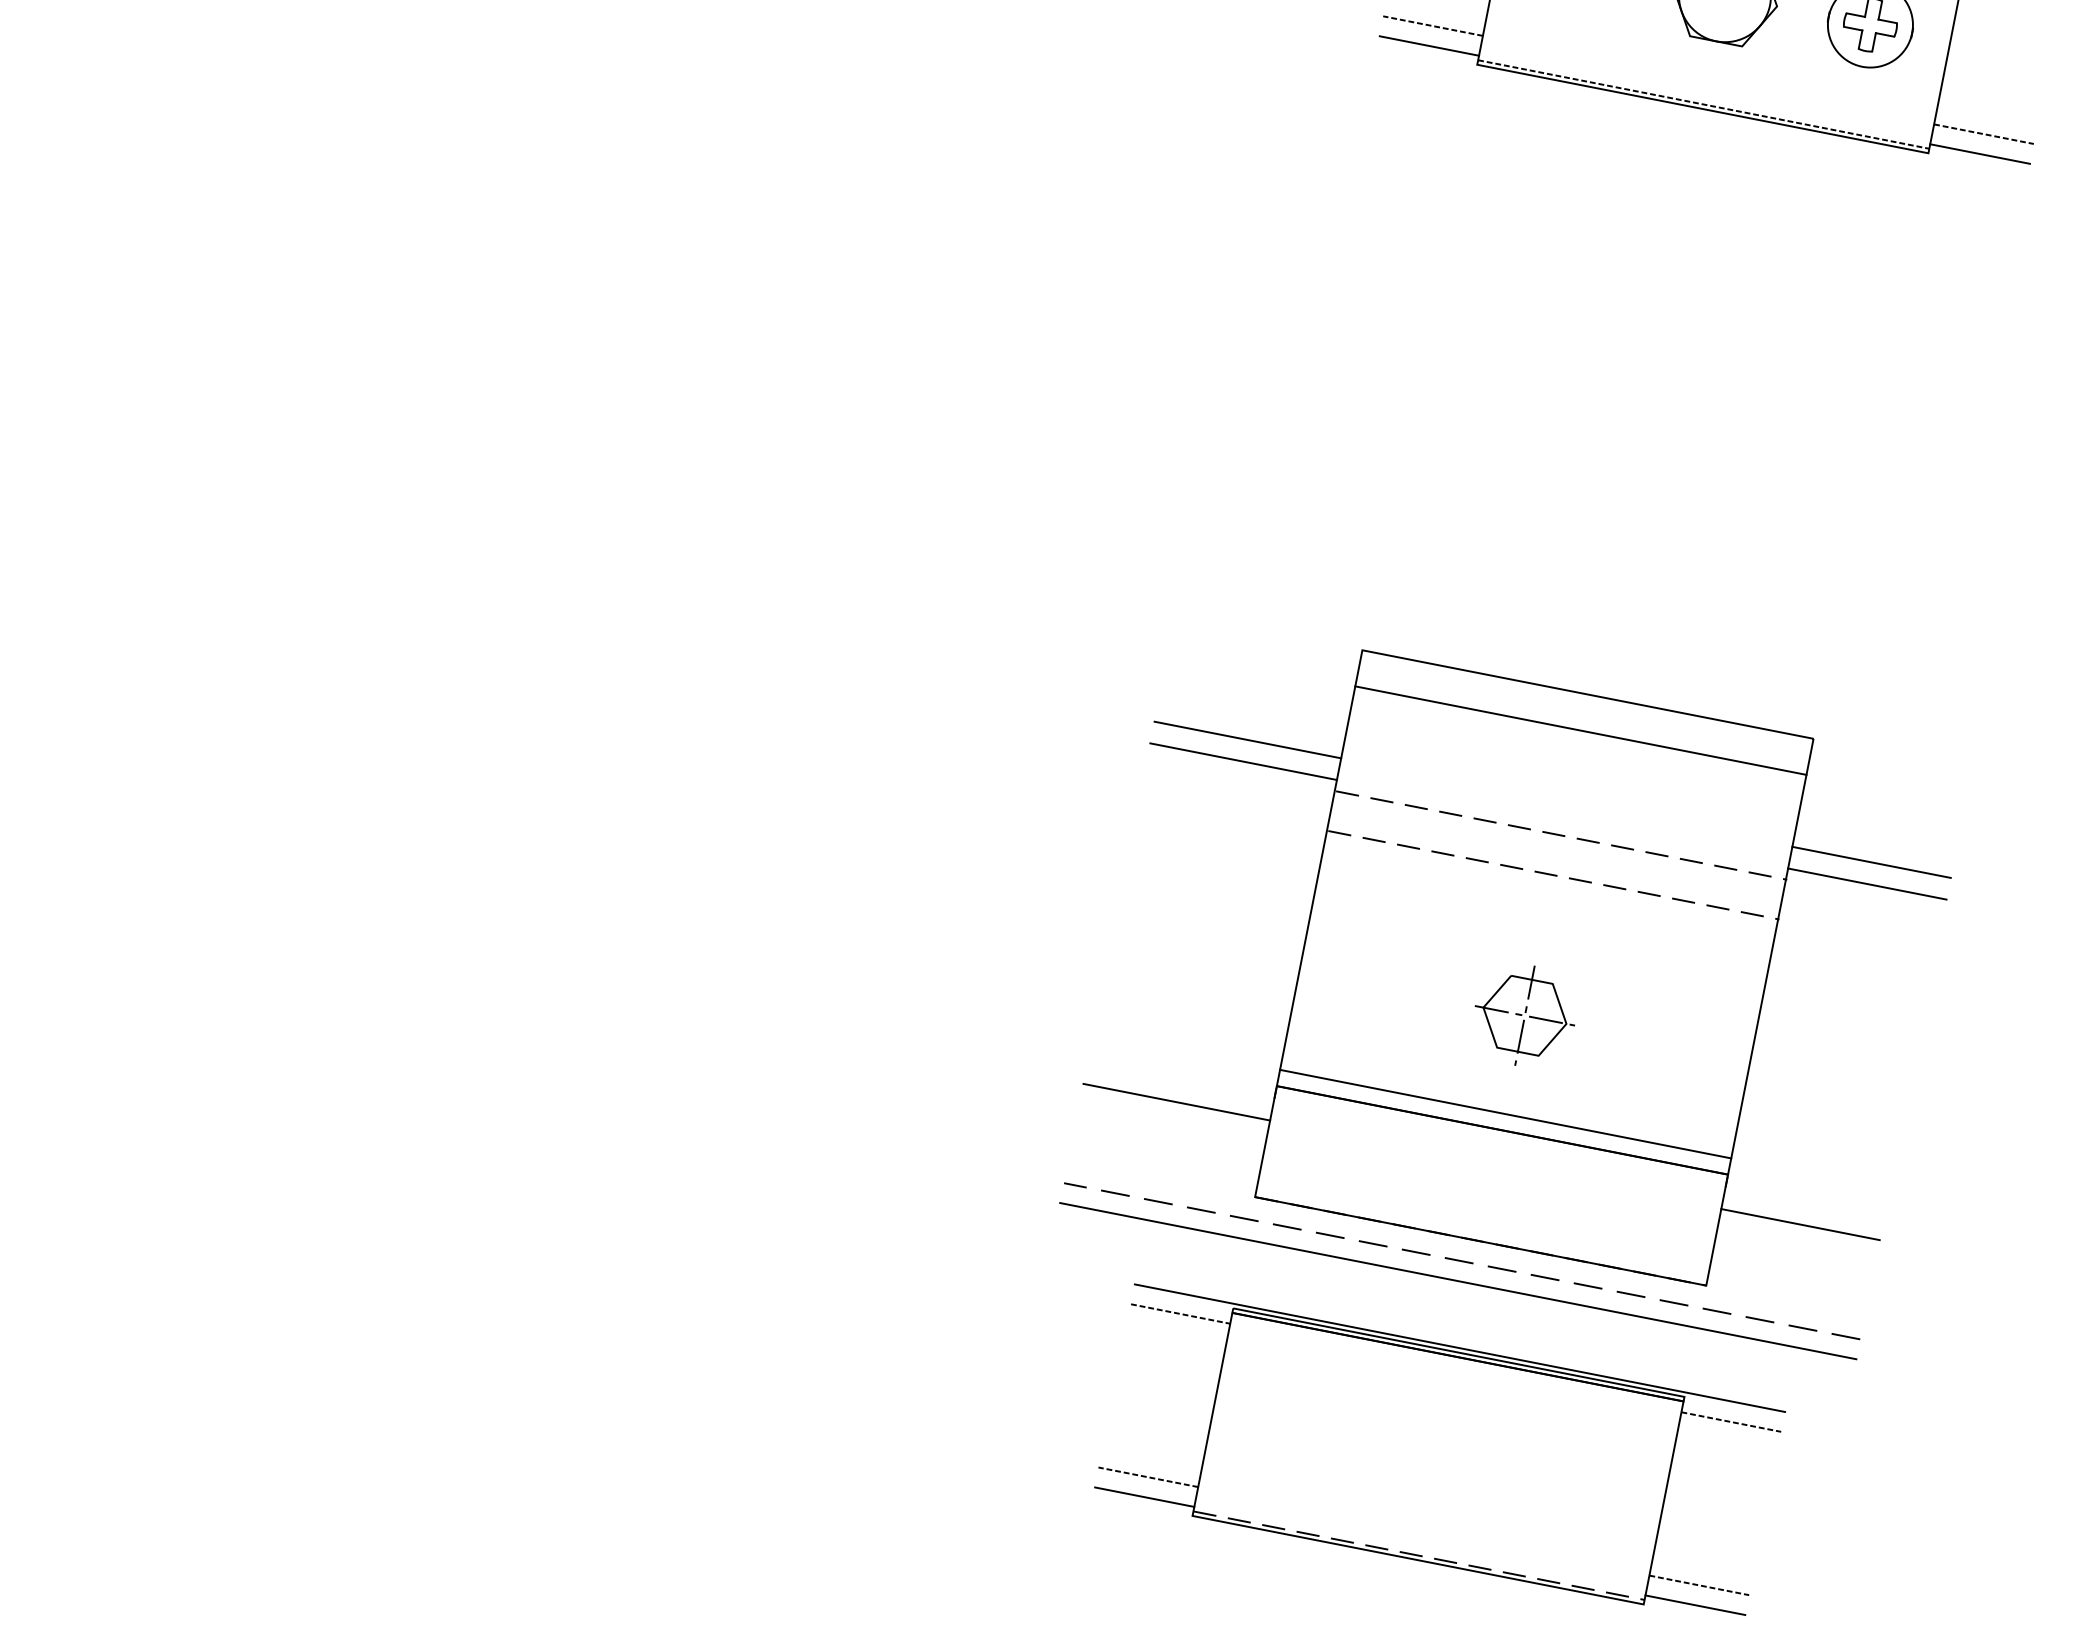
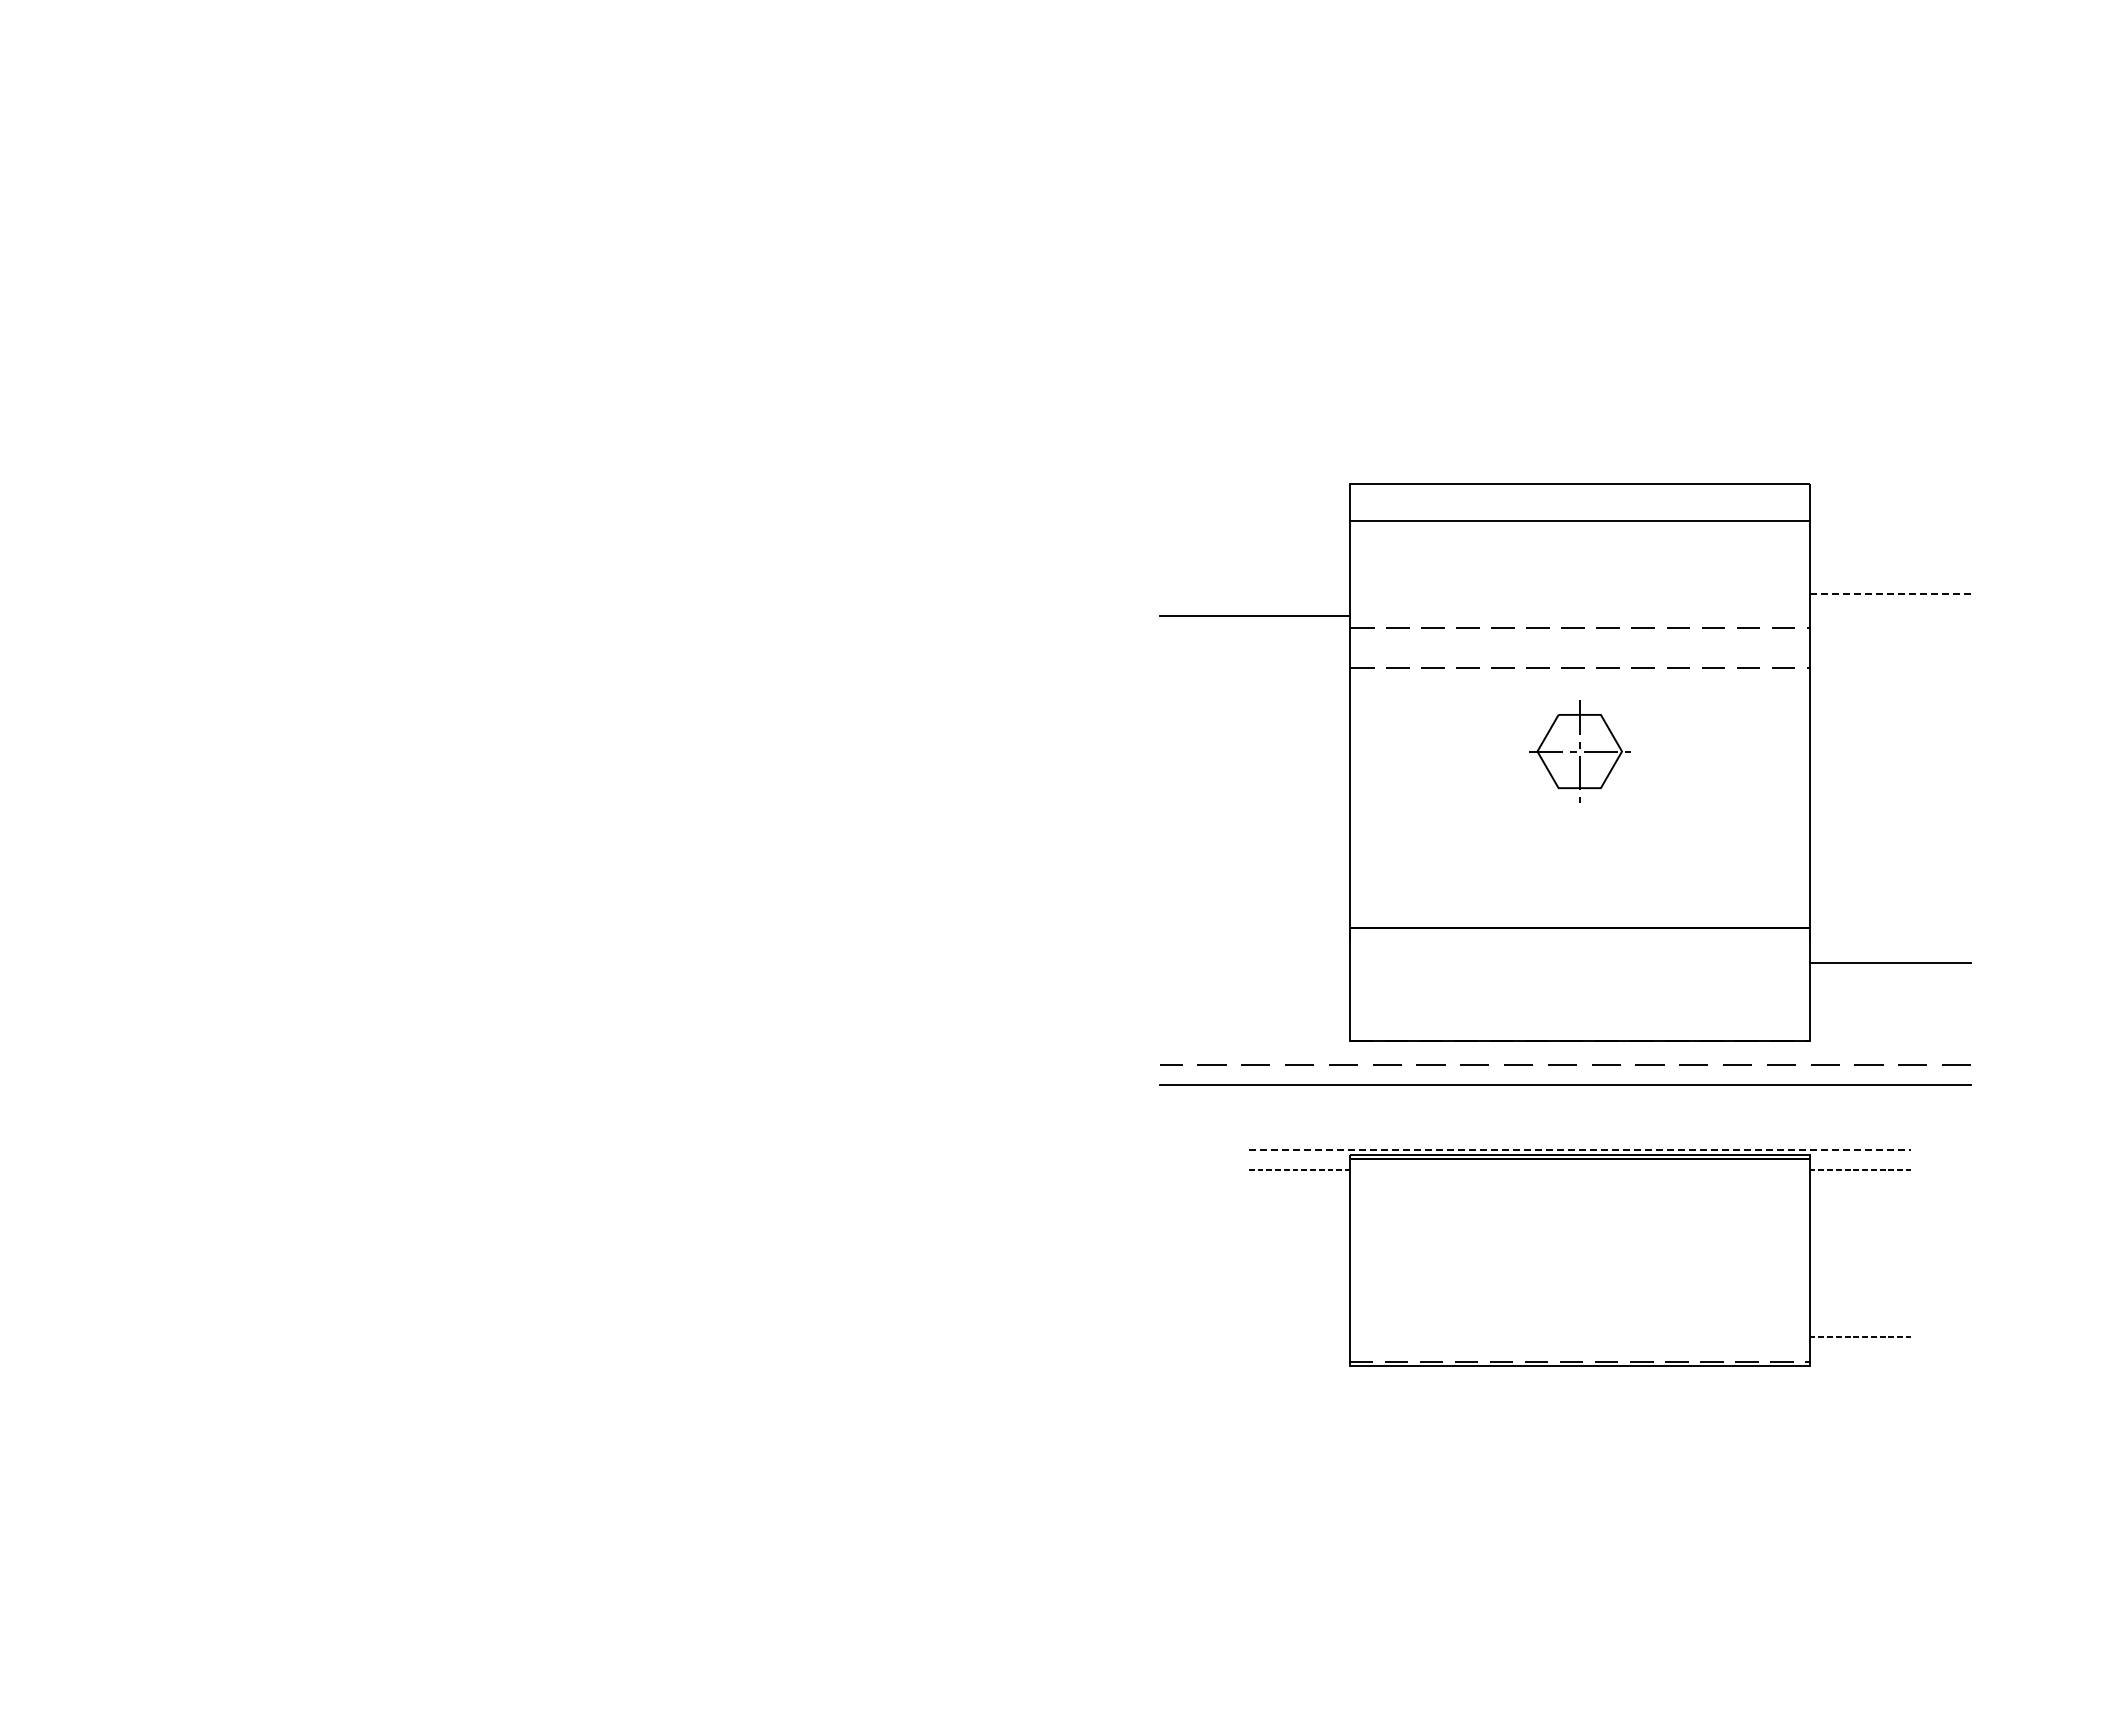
line: (1247, 740) -> (1254, 594), removed
line: (1871, 862) -> (1890, 594), solid -> dashed
line: (1867, 884) -> (1890, 616), removed
part: (1524, 1015) -> (1579, 751), moved
line: (1176, 1102) -> (1254, 963), removed
line: (1505, 1113) -> (1579, 911), removed
line: (1460, 1348) -> (1580, 1150), solid -> dashed
line: (1147, 1476) -> (1298, 1336), removed
line: (1143, 1497) -> (1298, 1357), removed
line: (1695, 1605) -> (1860, 1357), removed

